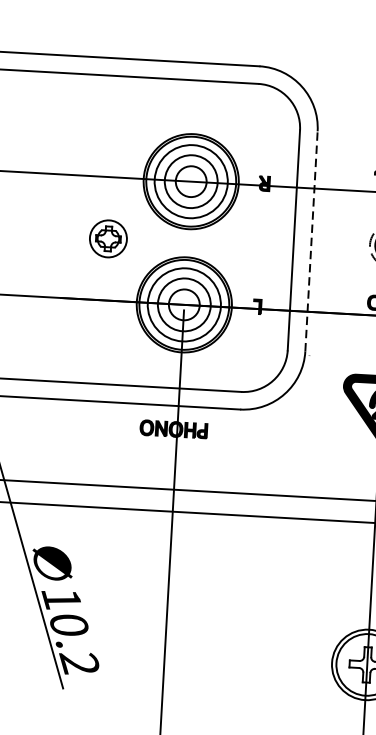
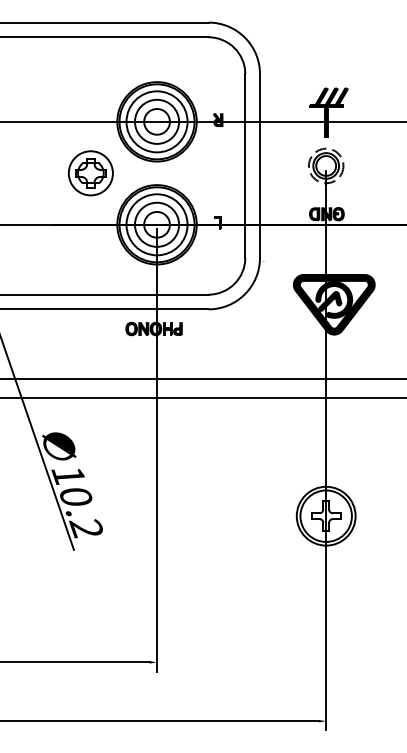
part: (108, 239) -> (90, 173), size x1.43
line: (312, 240) -> (260, 165), dashed -> solid

